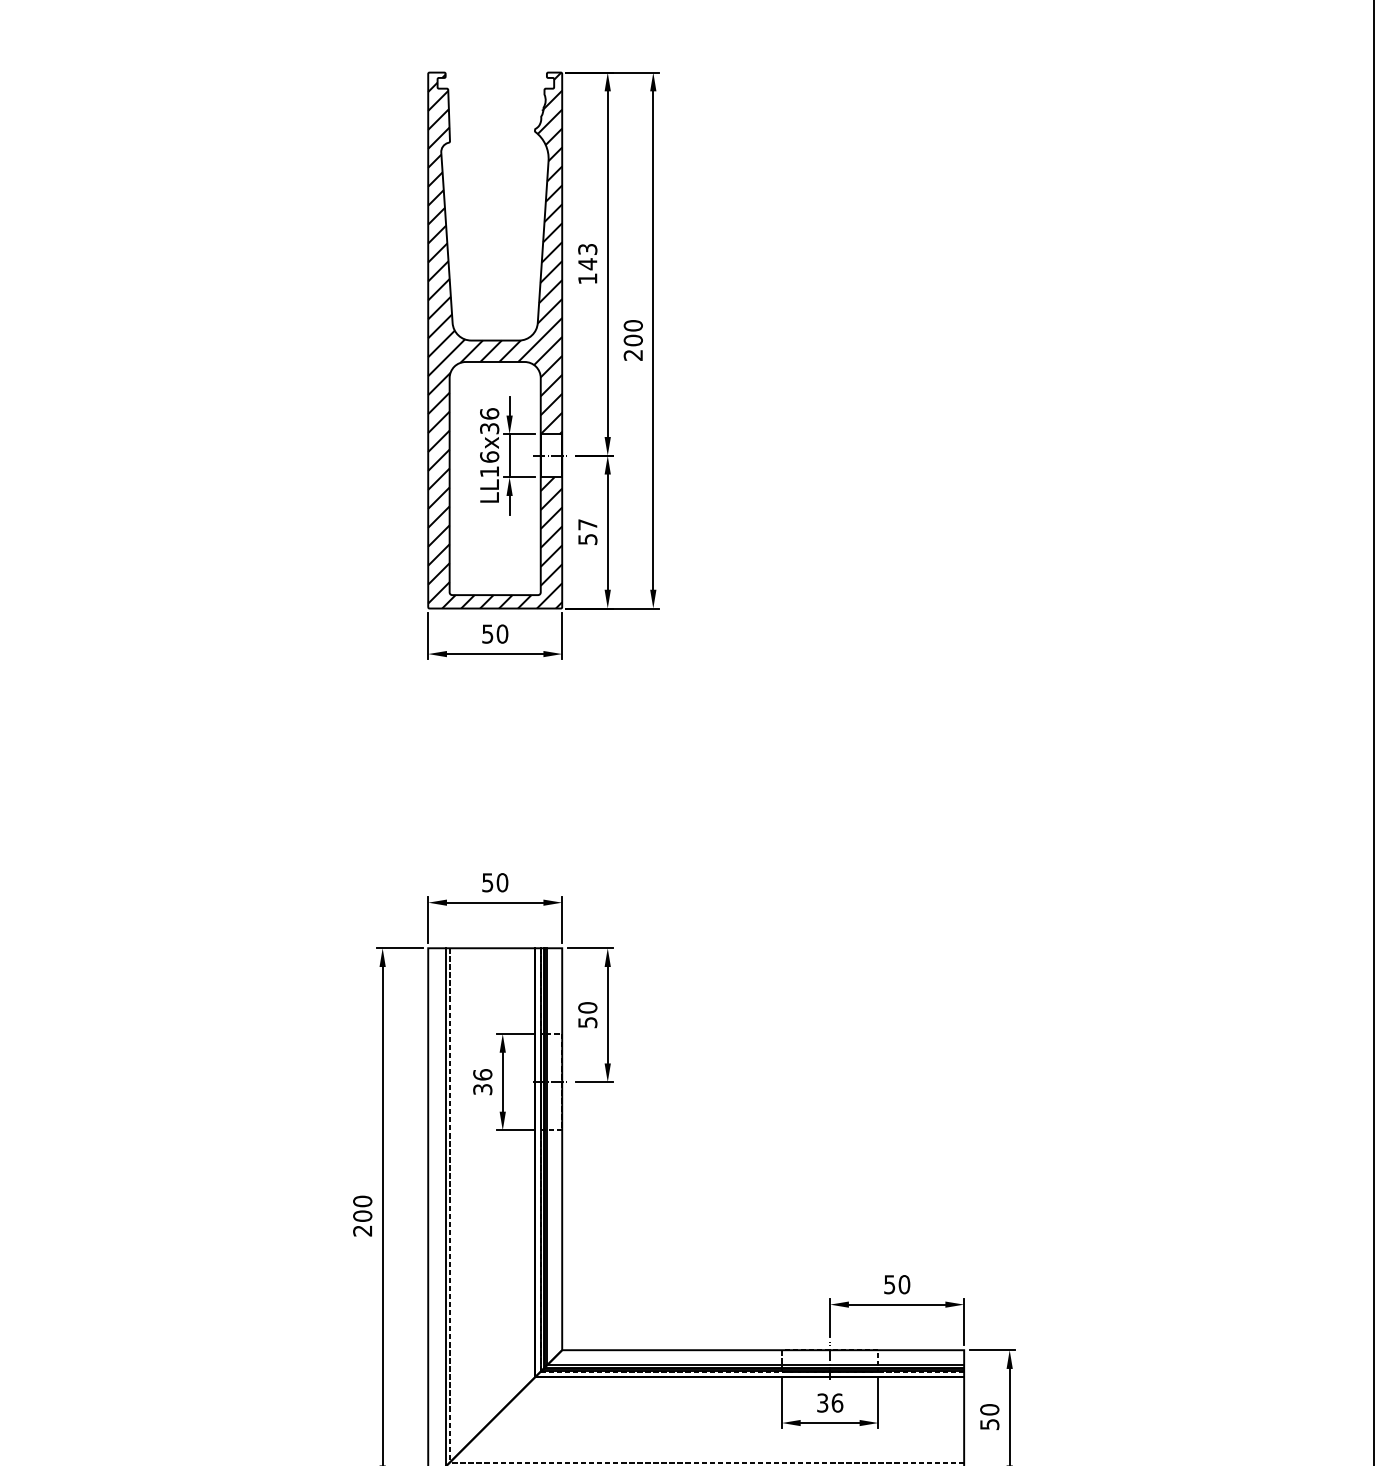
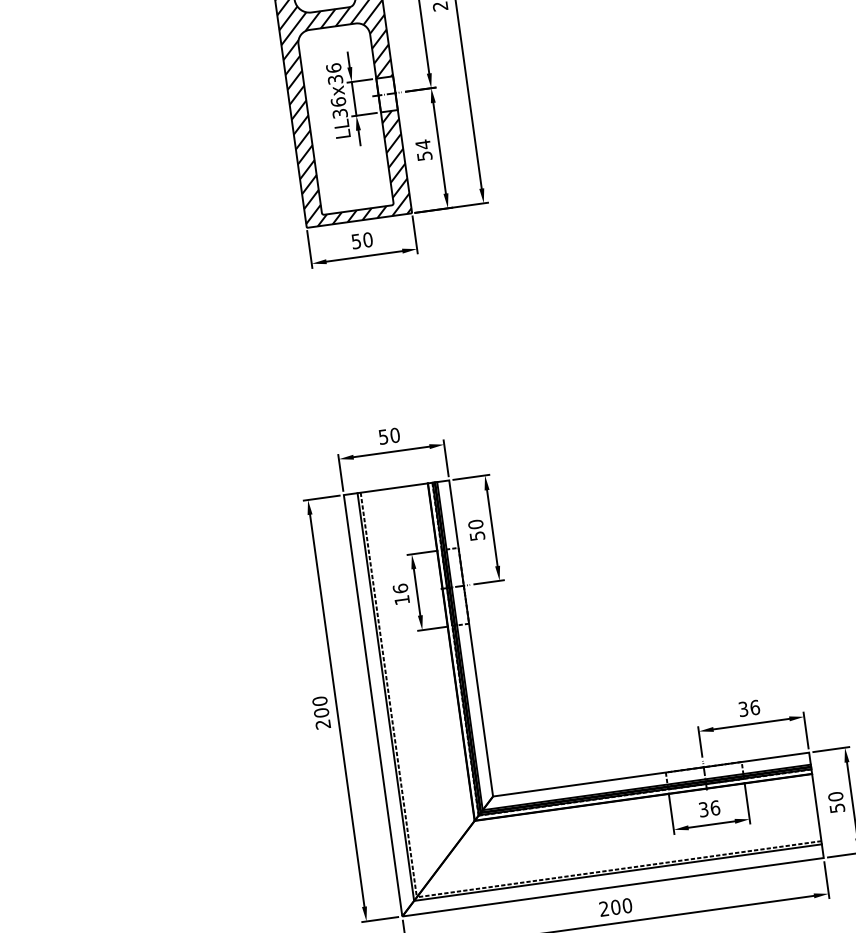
text: (489, 471) -> (340, 113), LL16x36 -> LL36x36
text: (587, 524) -> (422, 144), 57 -> 54
text: (482, 1089) -> (401, 600), 36 -> 16
text: (897, 1284) -> (749, 708), 50 -> 36

